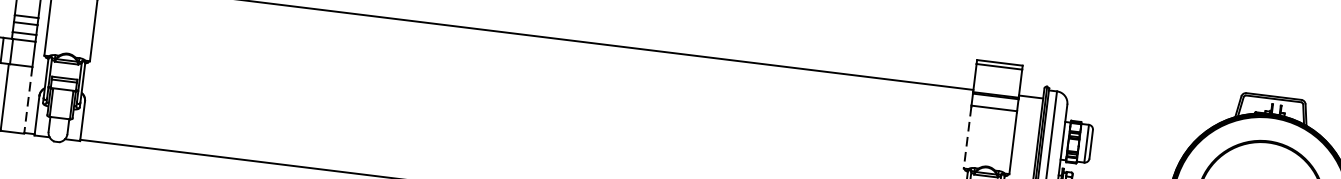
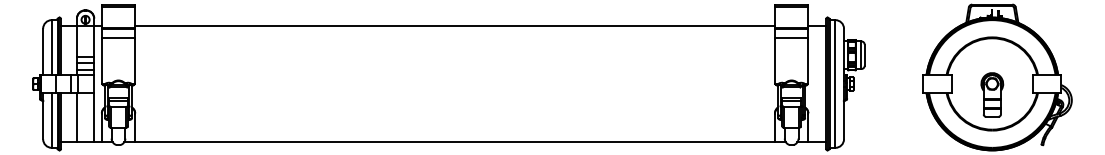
line: (28, 101) -> (94, 118), dashed -> solid
line: (966, 137) -> (774, 61), dashed -> solid

